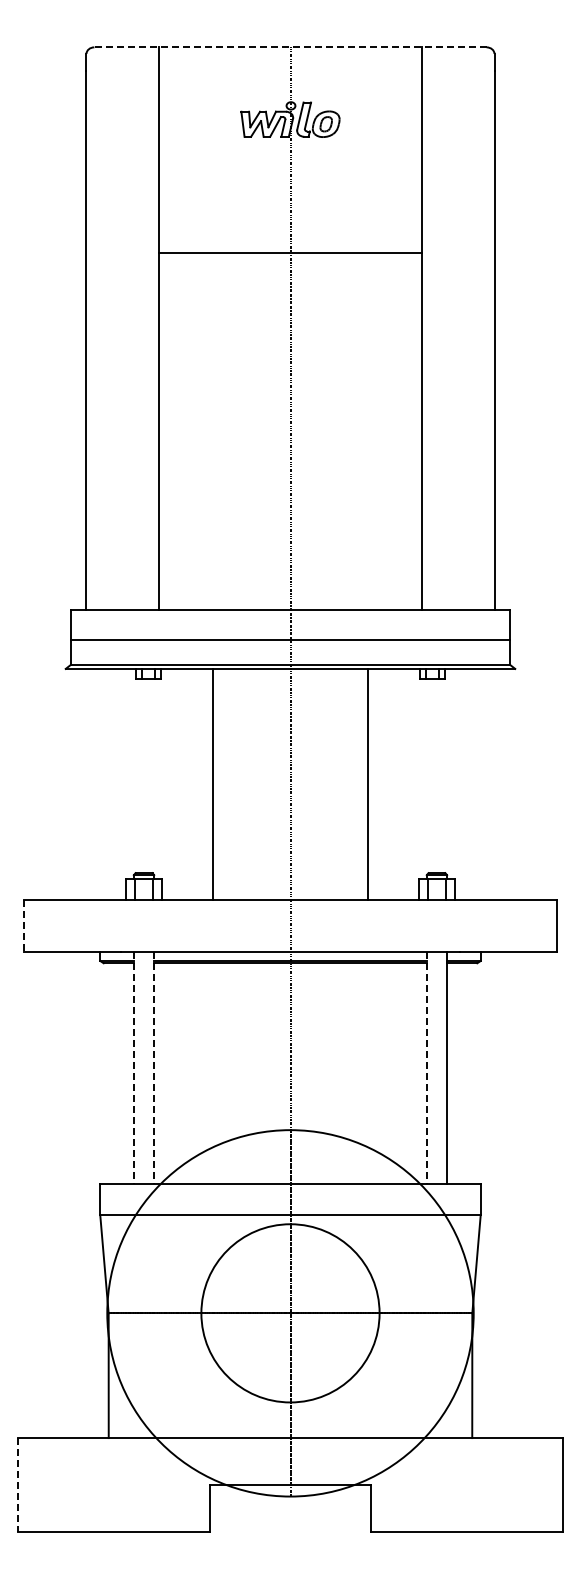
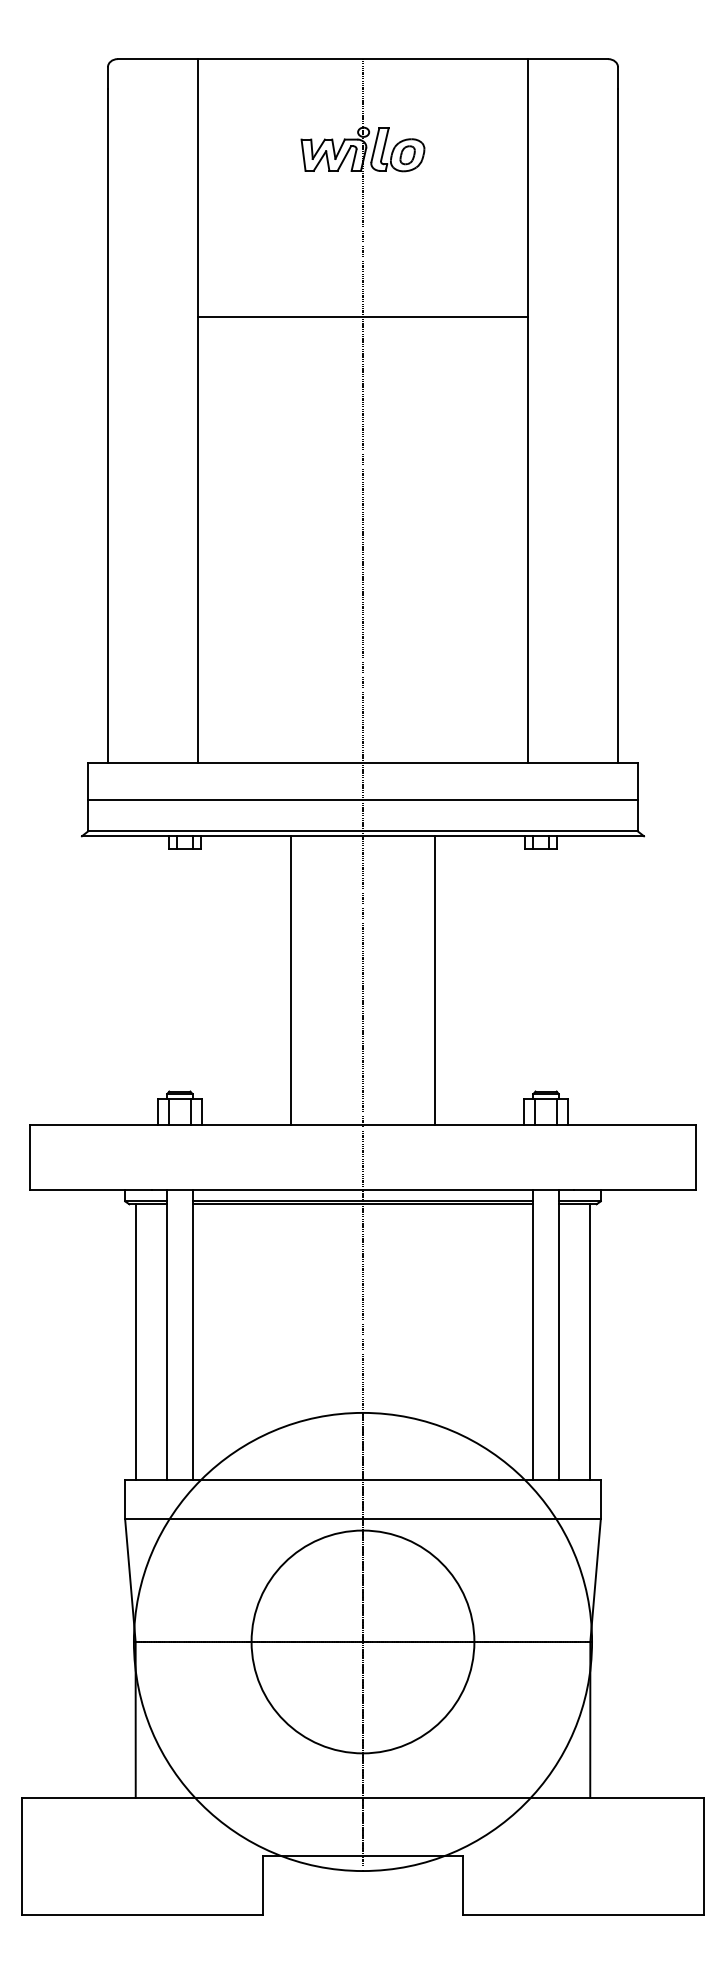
line: (290, 47) -> (363, 59), dashed -> solid
line: (213, 783) -> (291, 979), moved
line: (367, 783) -> (434, 979), moved
line: (23, 926) -> (29, 1158), dashed -> solid
line: (133, 1068) -> (166, 1335), dashed -> solid
line: (154, 1068) -> (192, 1335), dashed -> solid
line: (426, 1068) -> (533, 1335), dashed -> solid
line: (108, 1073) -> (135, 1342), added
line: (472, 1073) -> (590, 1342), added
line: (17, 1484) -> (21, 1855), dashed -> solid

